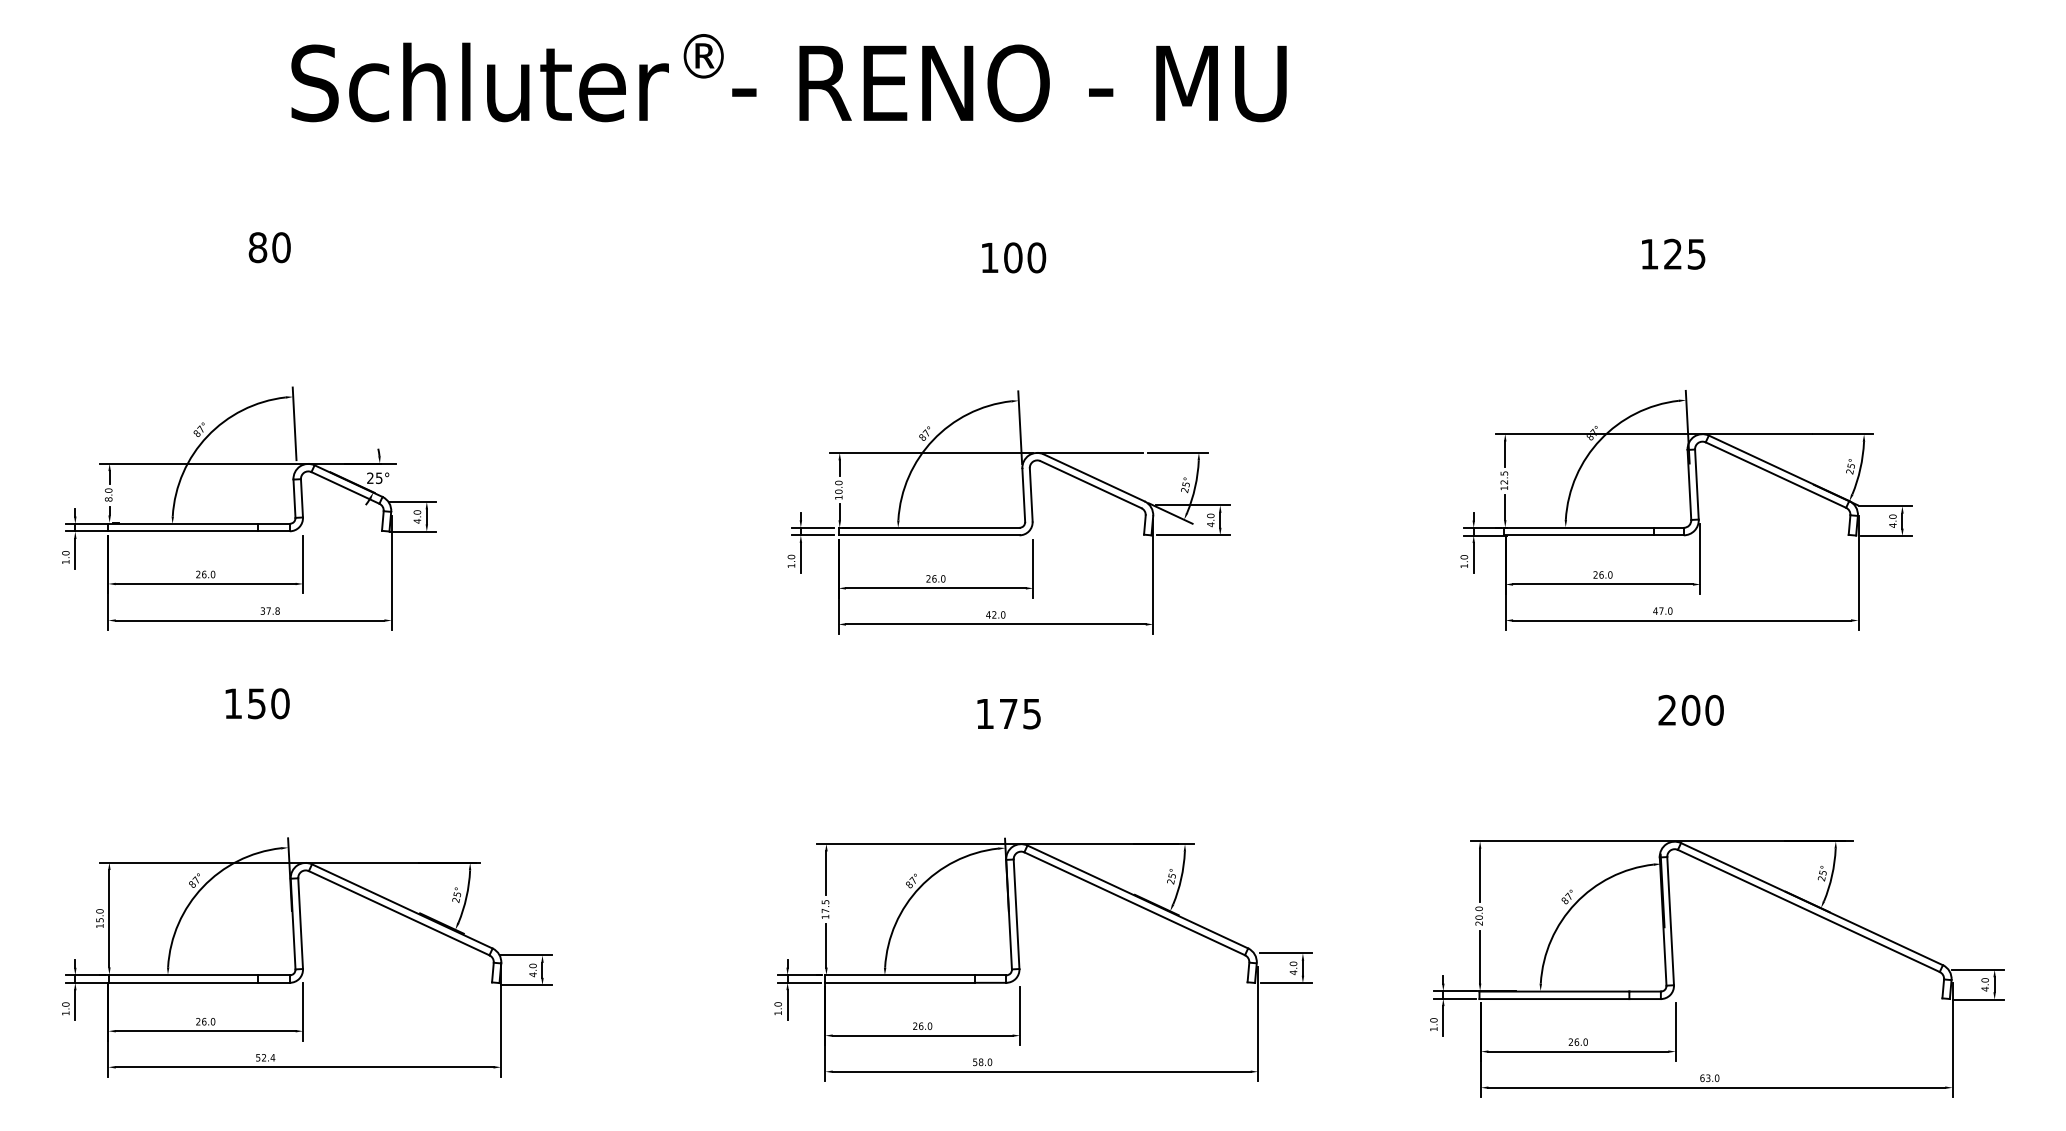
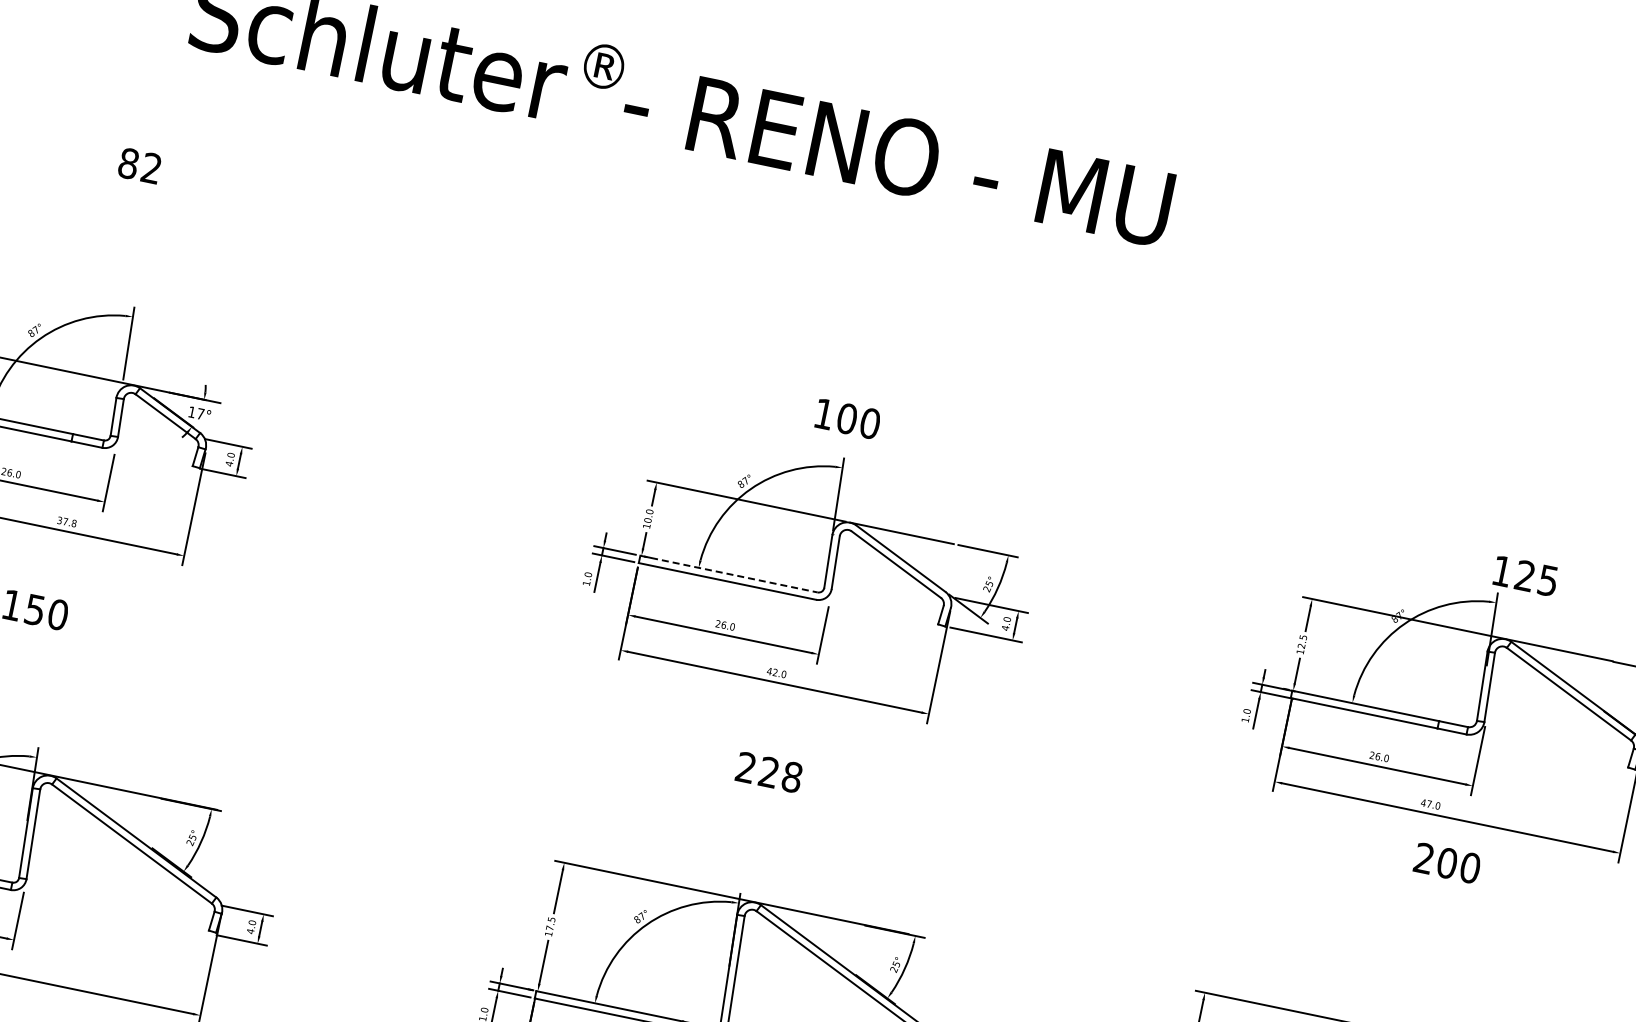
text: (281, 247) -> (151, 168), 80 -> 82
text: (1673, 253) -> (1525, 575), moved
text: (1014, 257) -> (848, 418), moved
text: (374, 478) -> (195, 413), 25° -> 17°
line: (929, 527) -> (729, 573), solid -> dashed
text: (1690, 709) -> (1446, 862), moved
text: (1008, 713) -> (769, 771), 175 -> 228

